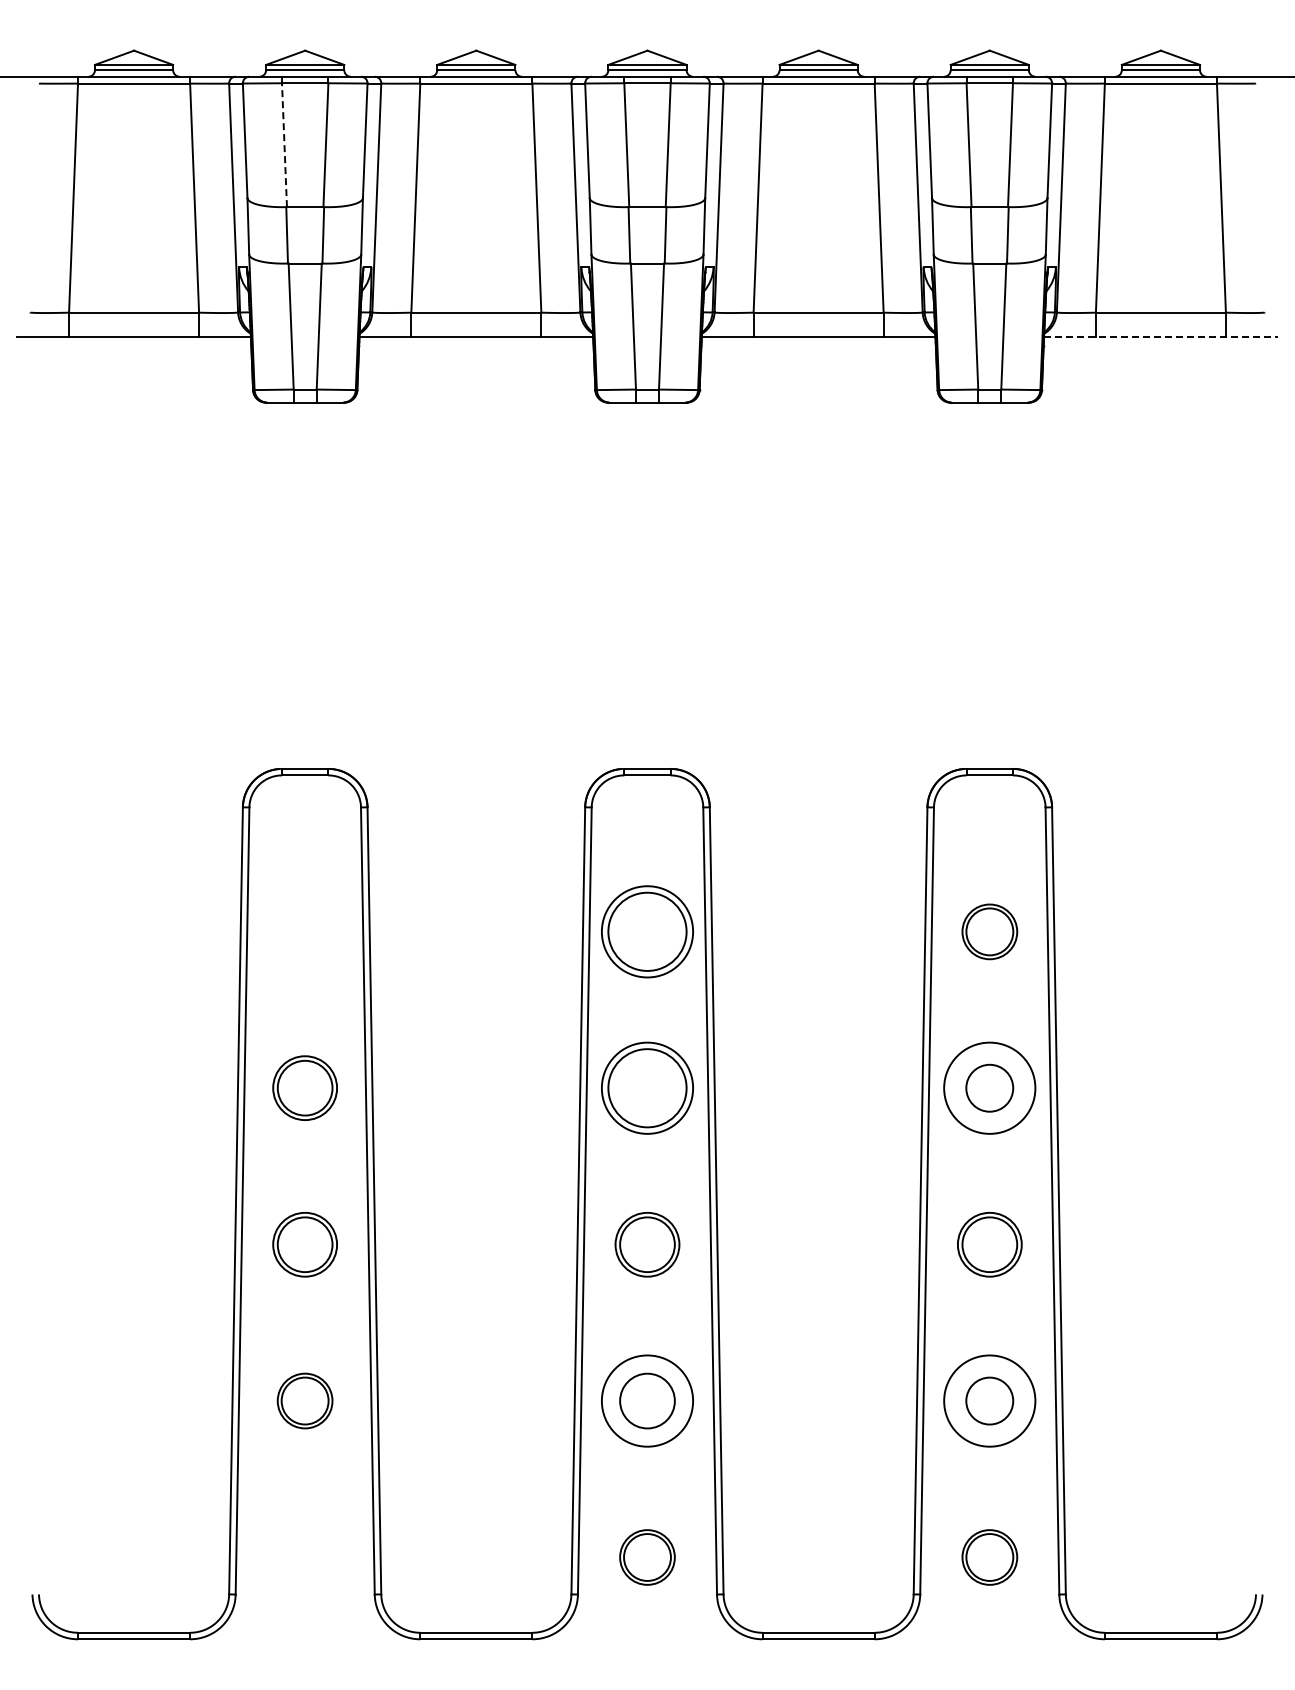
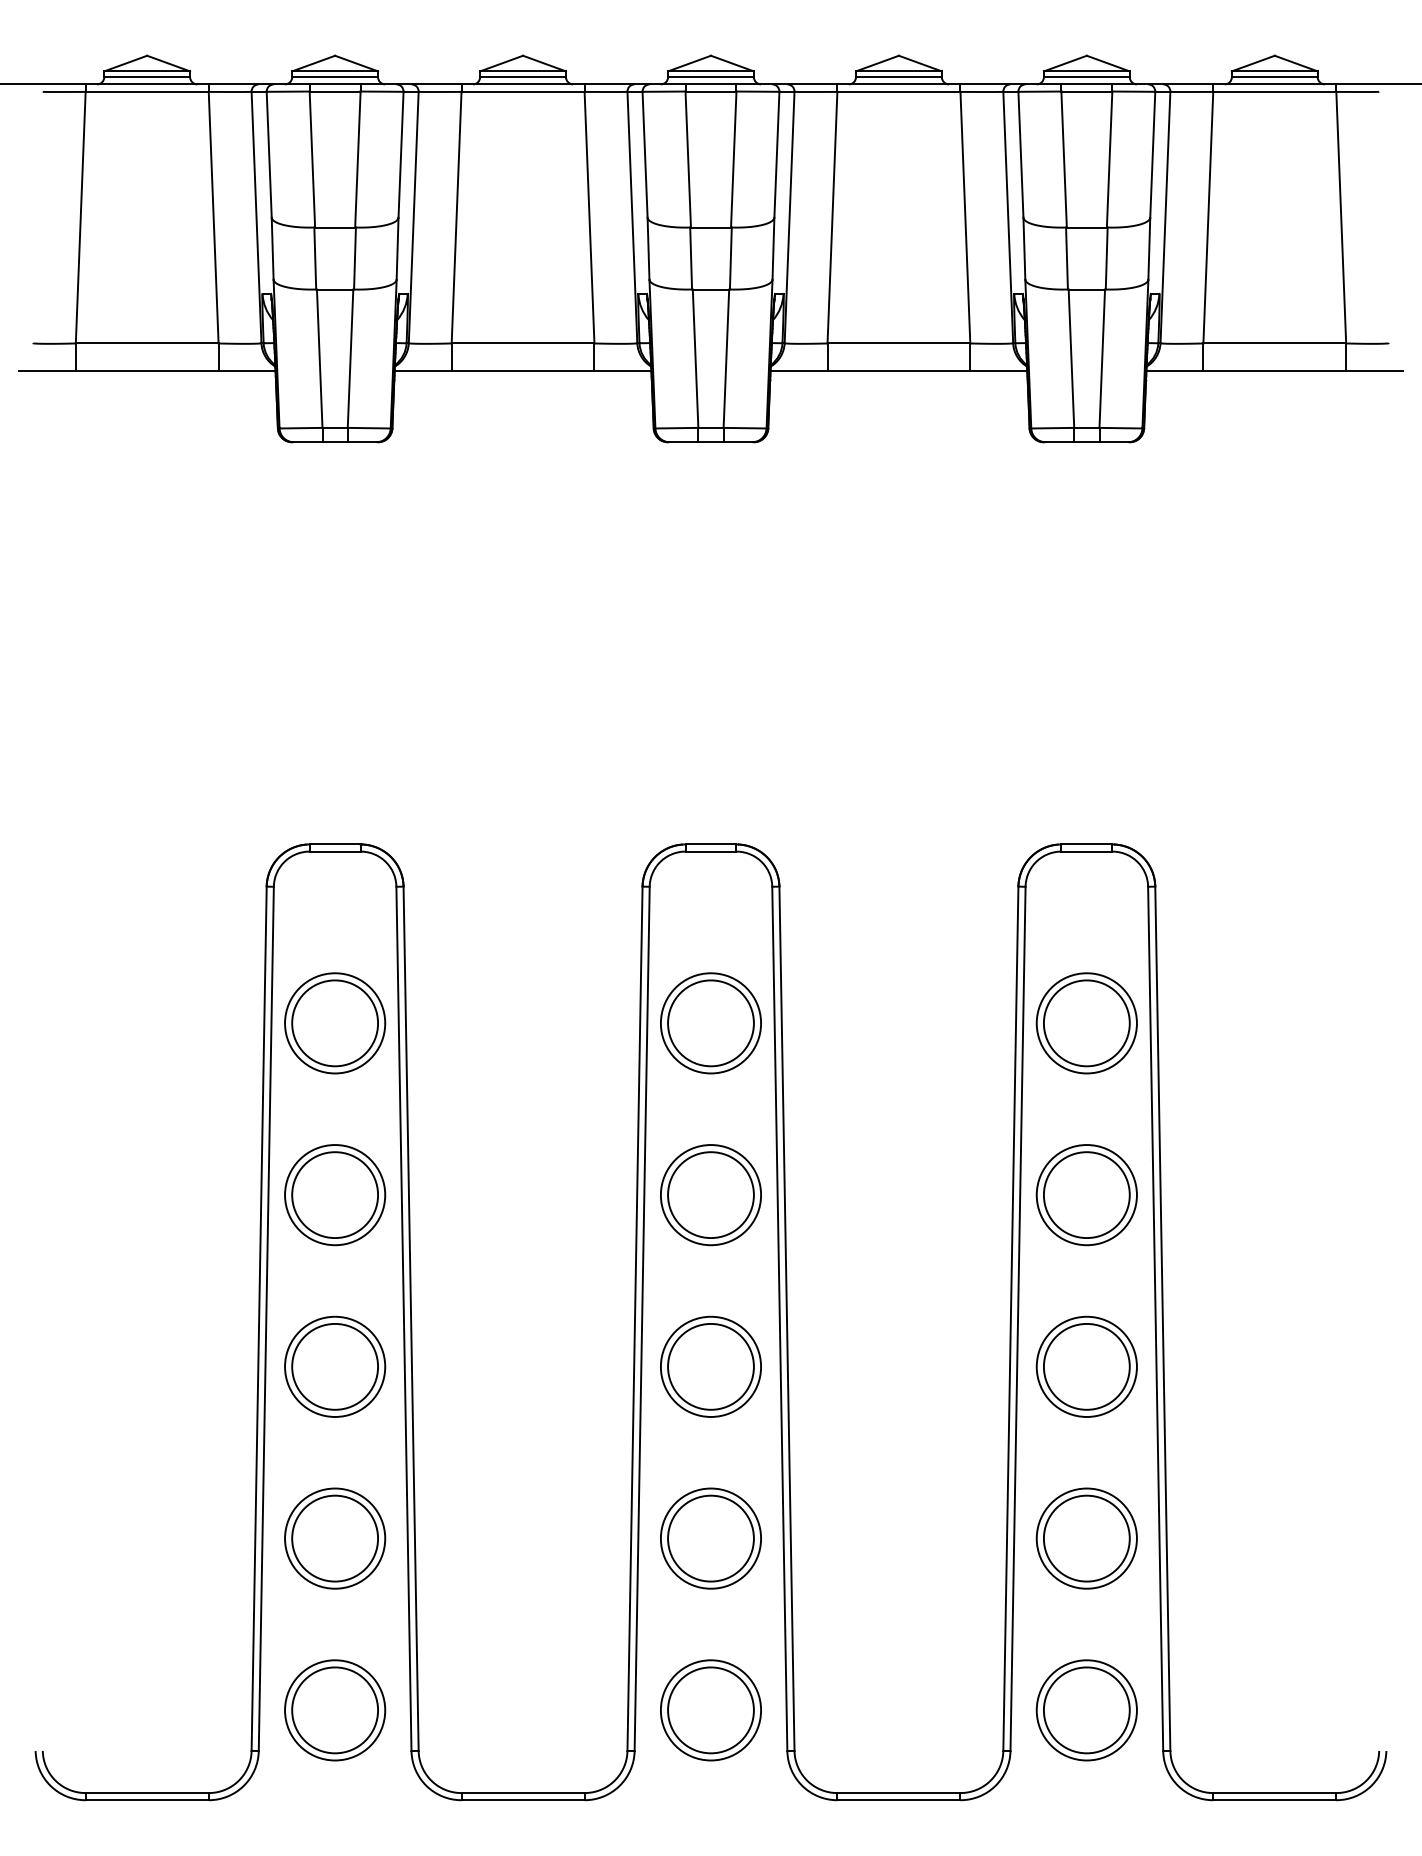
line: (284, 145) -> (312, 159), dashed -> solid
line: (1160, 337) -> (1274, 370), dashed -> solid
part: (304, 931) -> (334, 1022), added
part: (989, 931) -> (1086, 1022), size x1.67
part: (304, 1087) -> (334, 1194), size x1.43
circle: (989, 1088) -> (1086, 1195), size x1.67
part: (304, 1244) -> (334, 1366), size x1.43
part: (647, 1244) -> (711, 1366), size x1.43
part: (989, 1244) -> (1086, 1366), size x1.43
part: (304, 1400) -> (334, 1537), size x1.67
circle: (647, 1400) -> (711, 1537), size x1.43
circle: (989, 1400) -> (1086, 1537), size x1.67
part: (304, 1557) -> (334, 1710), added
part: (647, 1557) -> (711, 1710), size x1.67
part: (989, 1557) -> (1086, 1710), size x1.67

